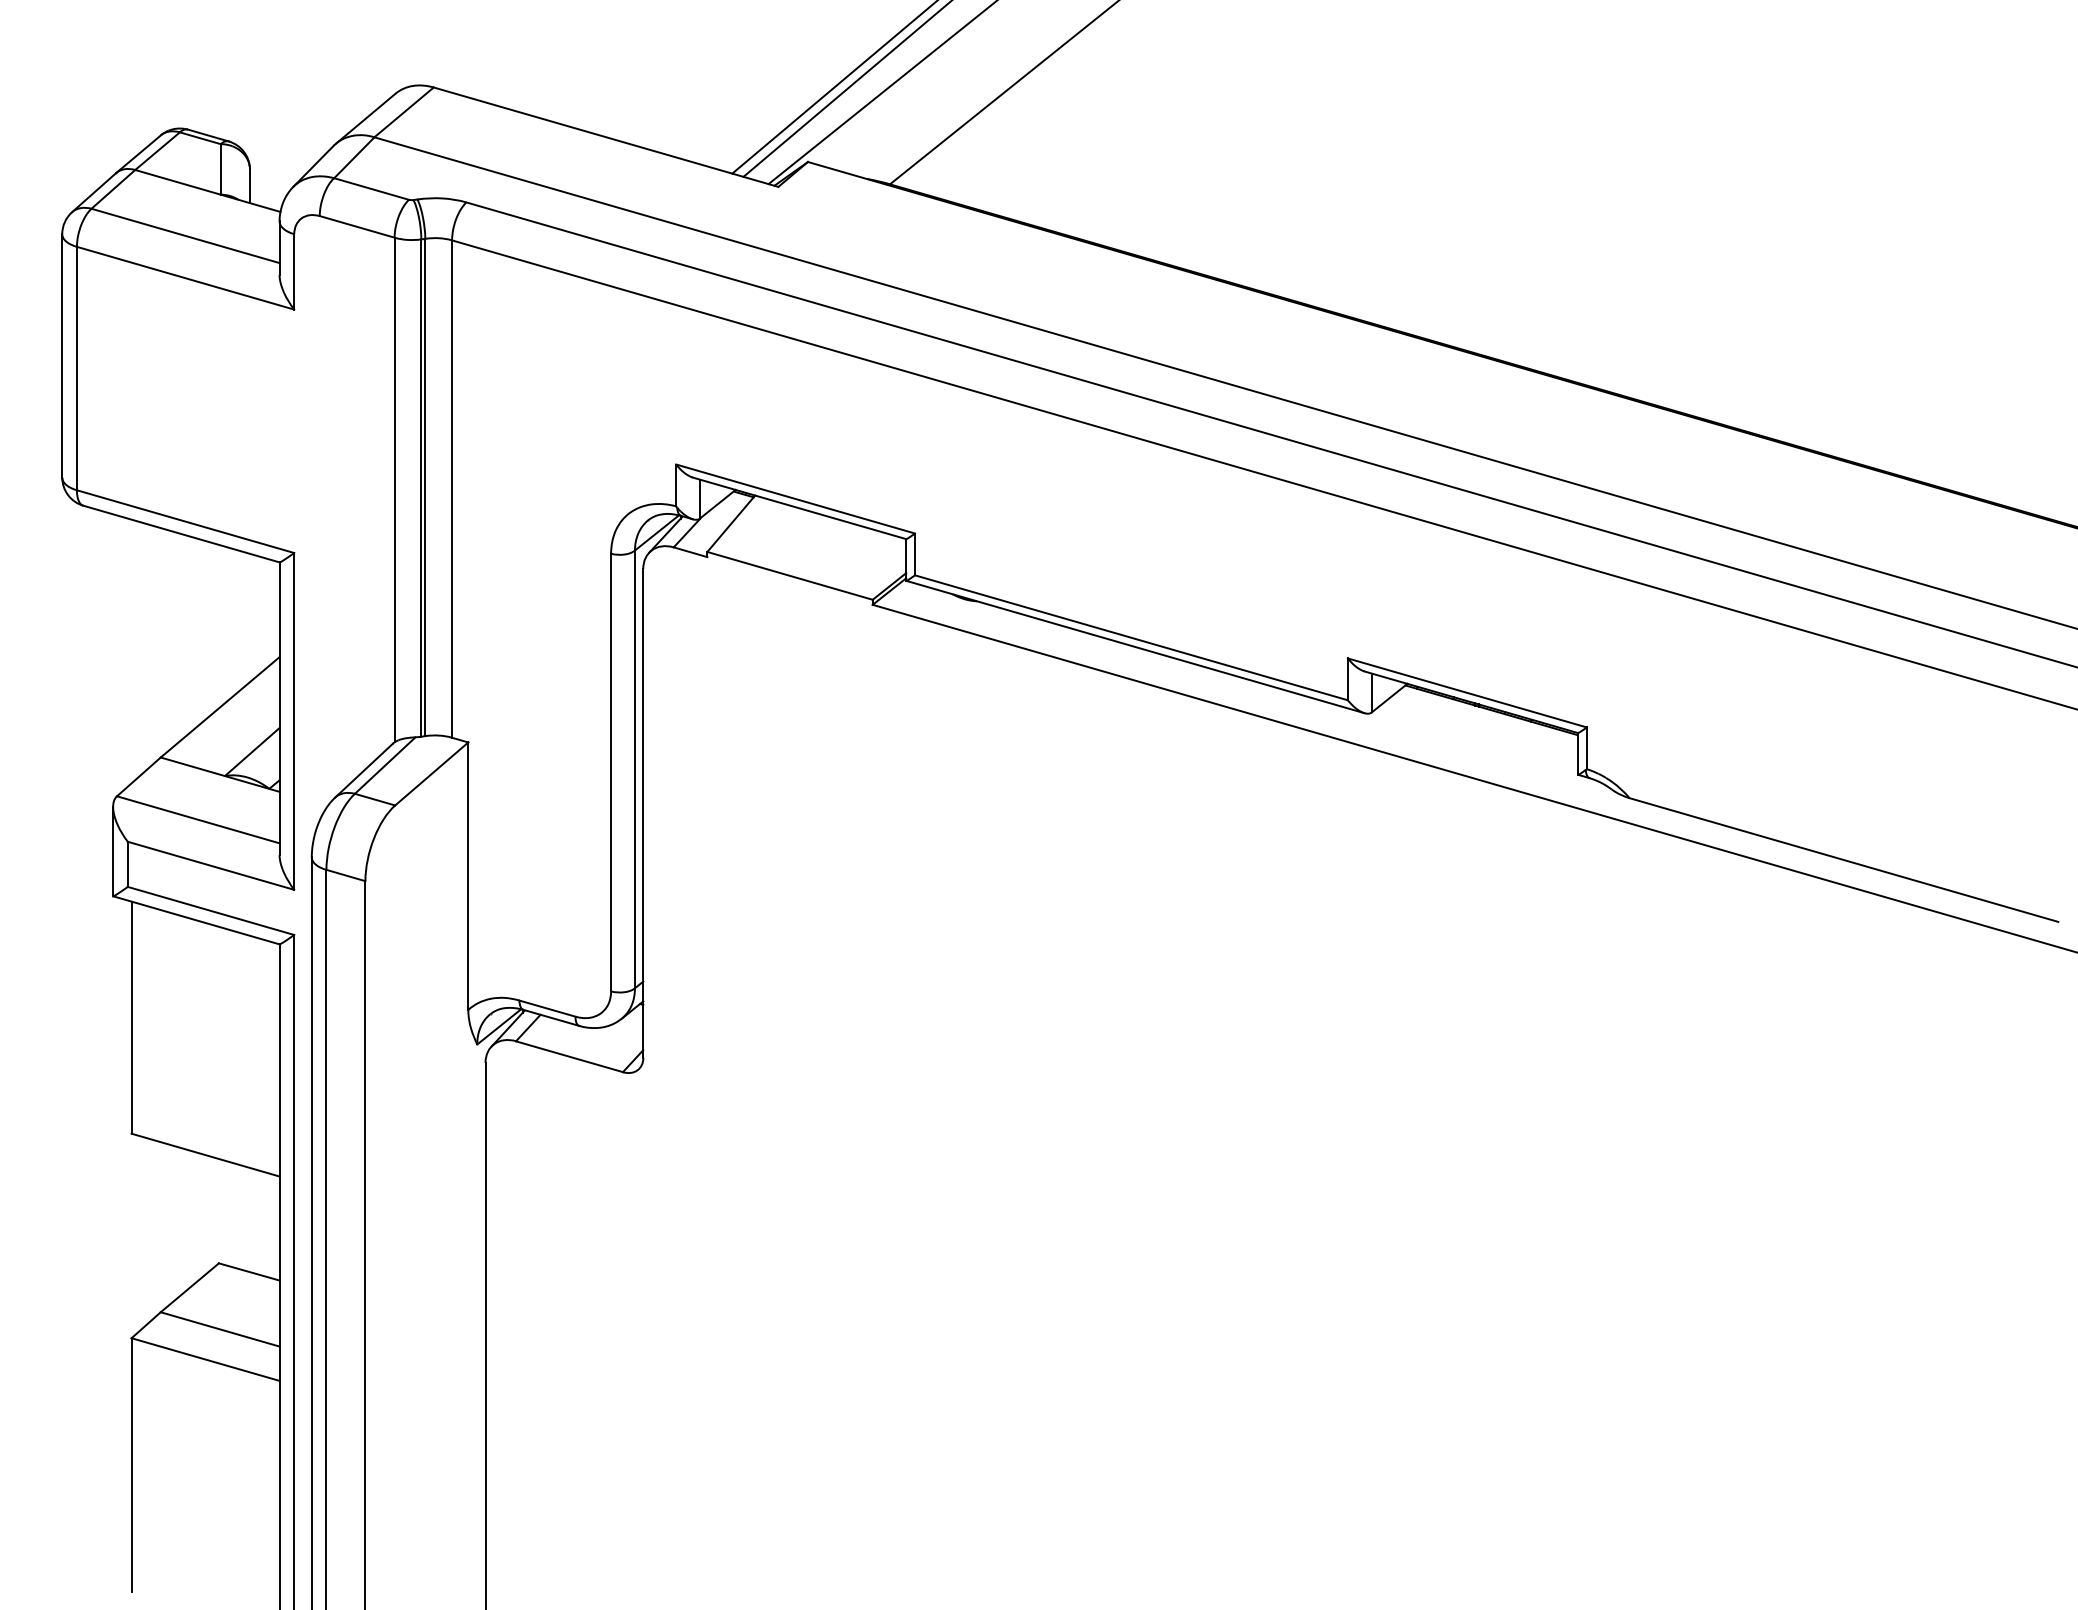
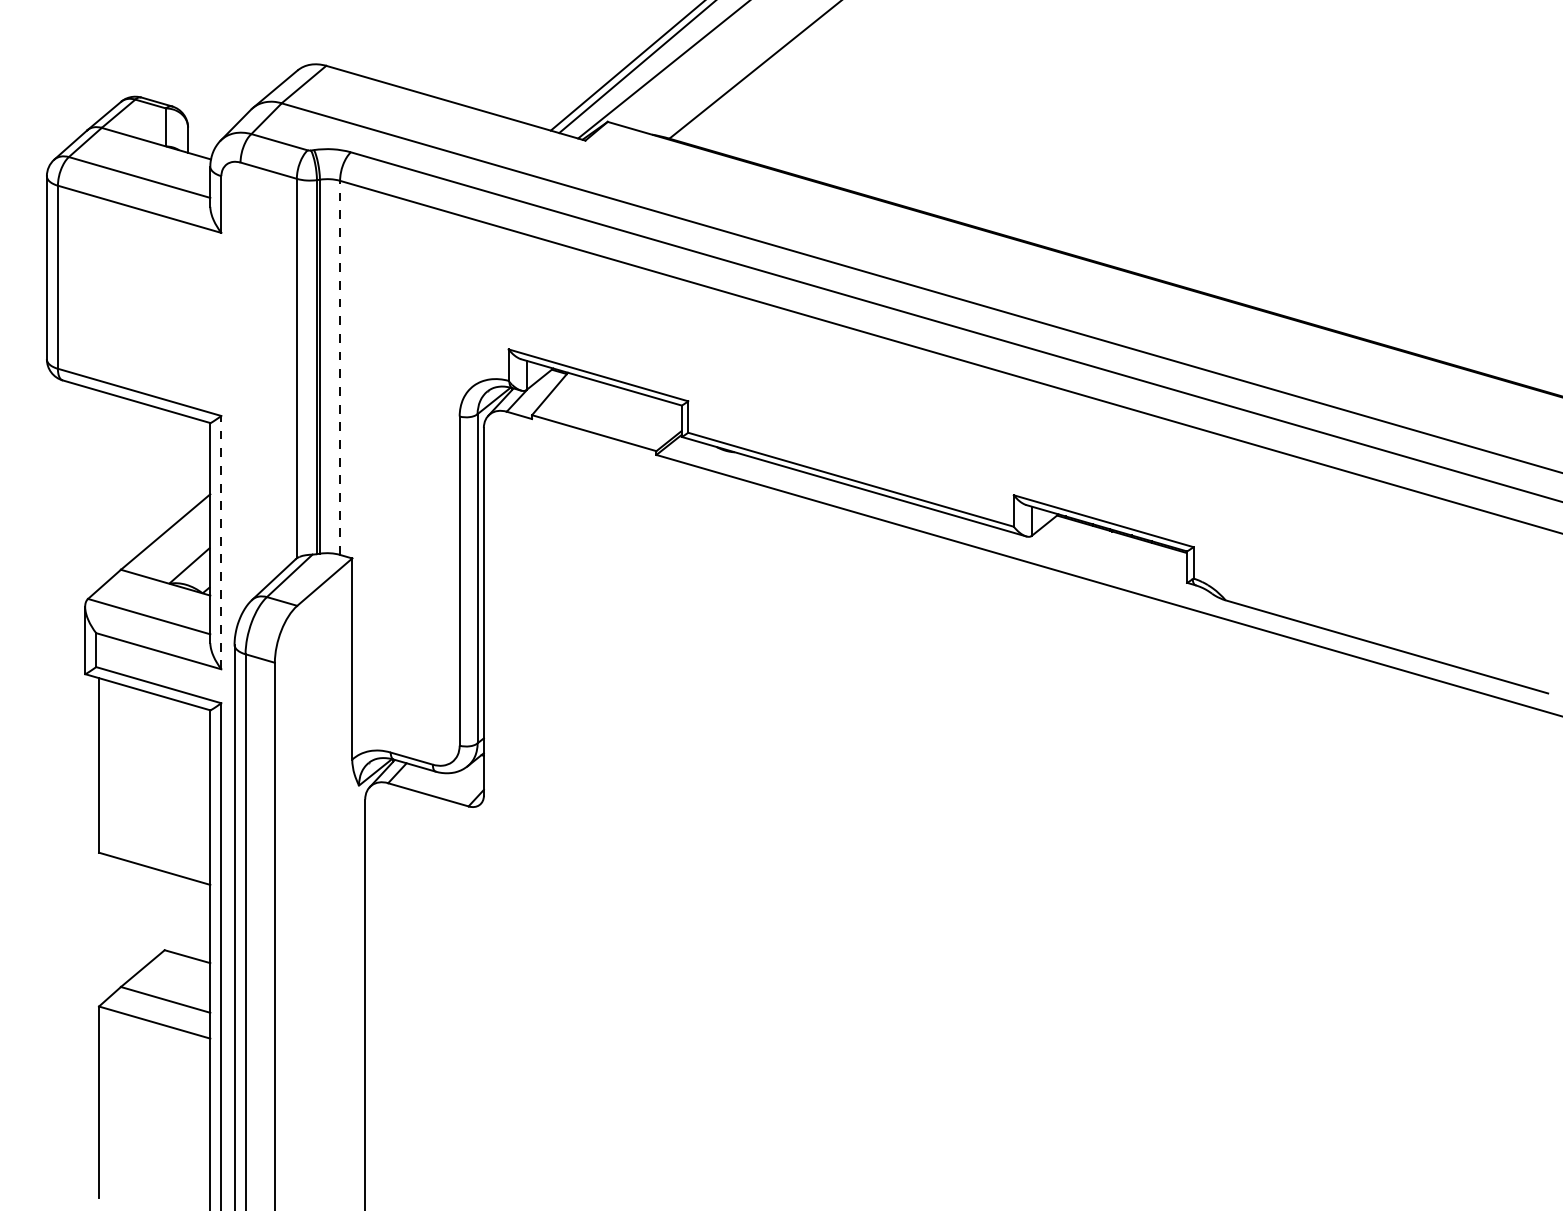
line: (452, 488) -> (340, 367), solid -> dashed
line: (294, 721) -> (221, 542), solid -> dashed

